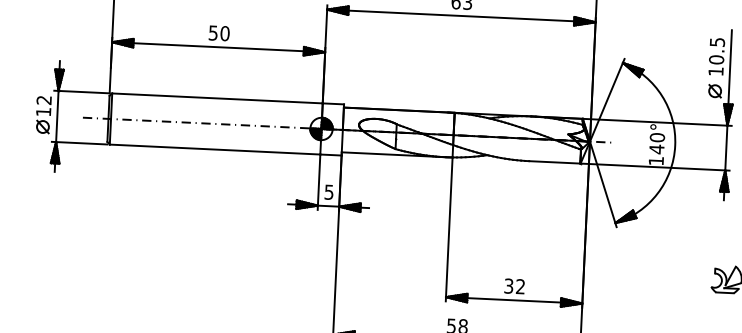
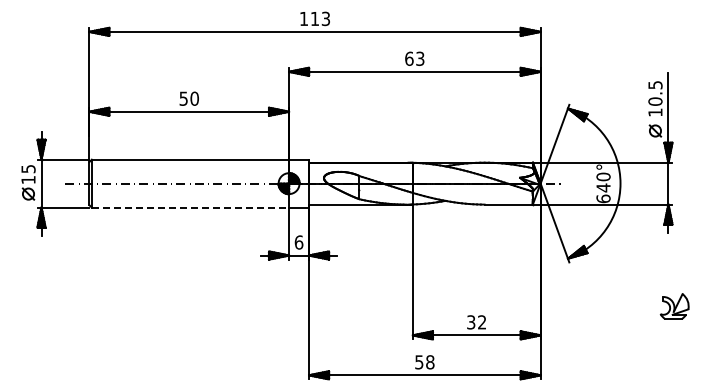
text: (44, 100) -> (28, 169), 12 -> 15
line: (215, 149) -> (190, 207), solid -> dashed
text: (656, 160) -> (603, 198), 140° -> 640°
text: (328, 192) -> (298, 242), 5 -> 6

